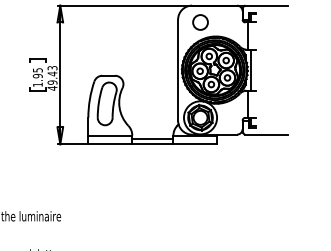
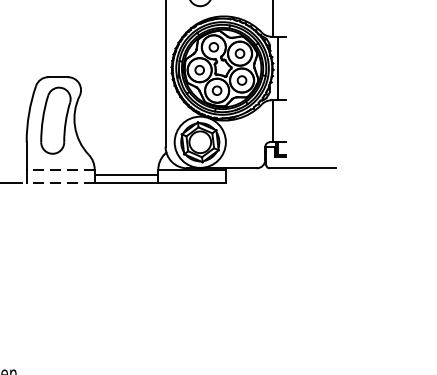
line: (110, 135) -> (60, 169), solid -> dashed
line: (110, 144) -> (60, 183), solid -> dashed

